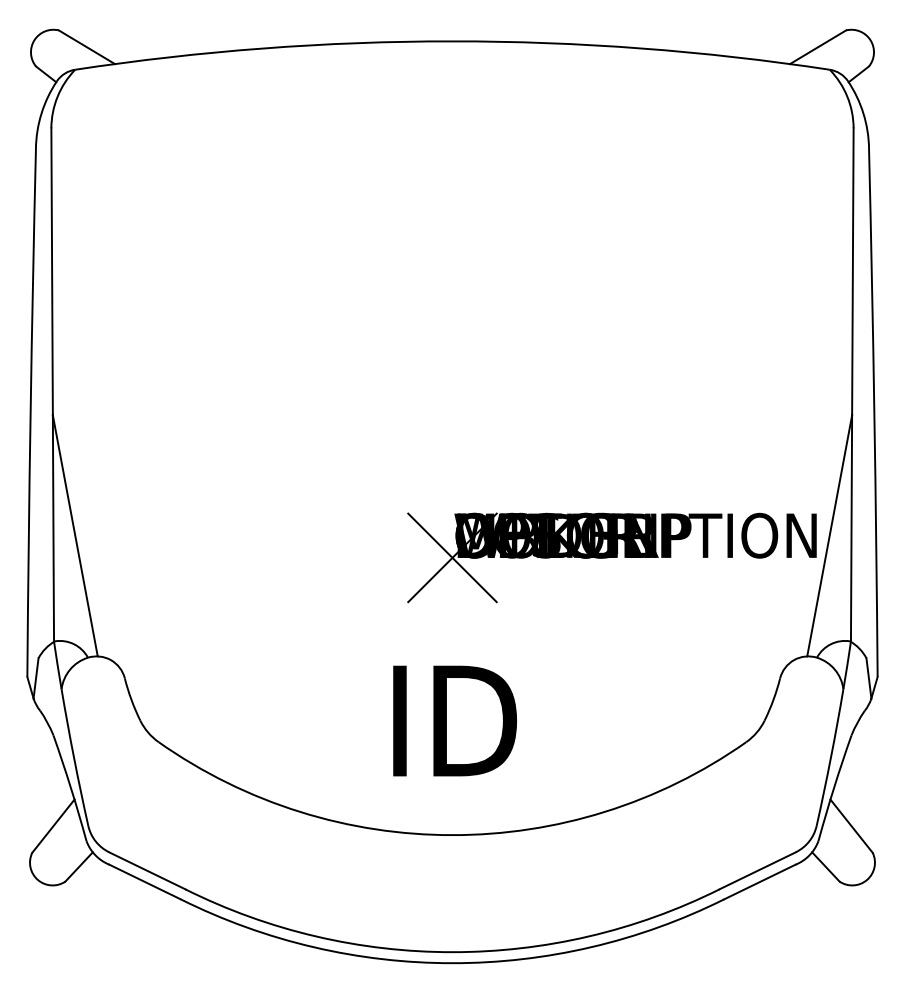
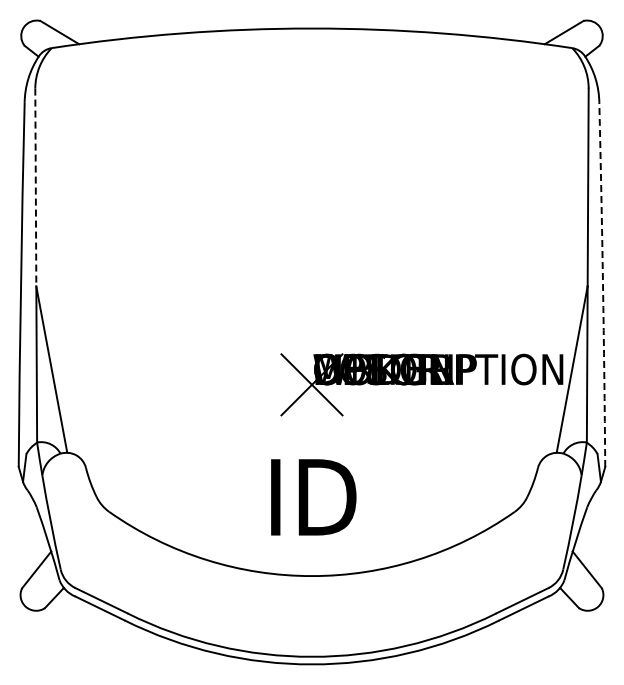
line: (51, 271) -> (35, 187), solid -> dashed
arc: (875, 412) -> (603, 284), solid -> dashed

